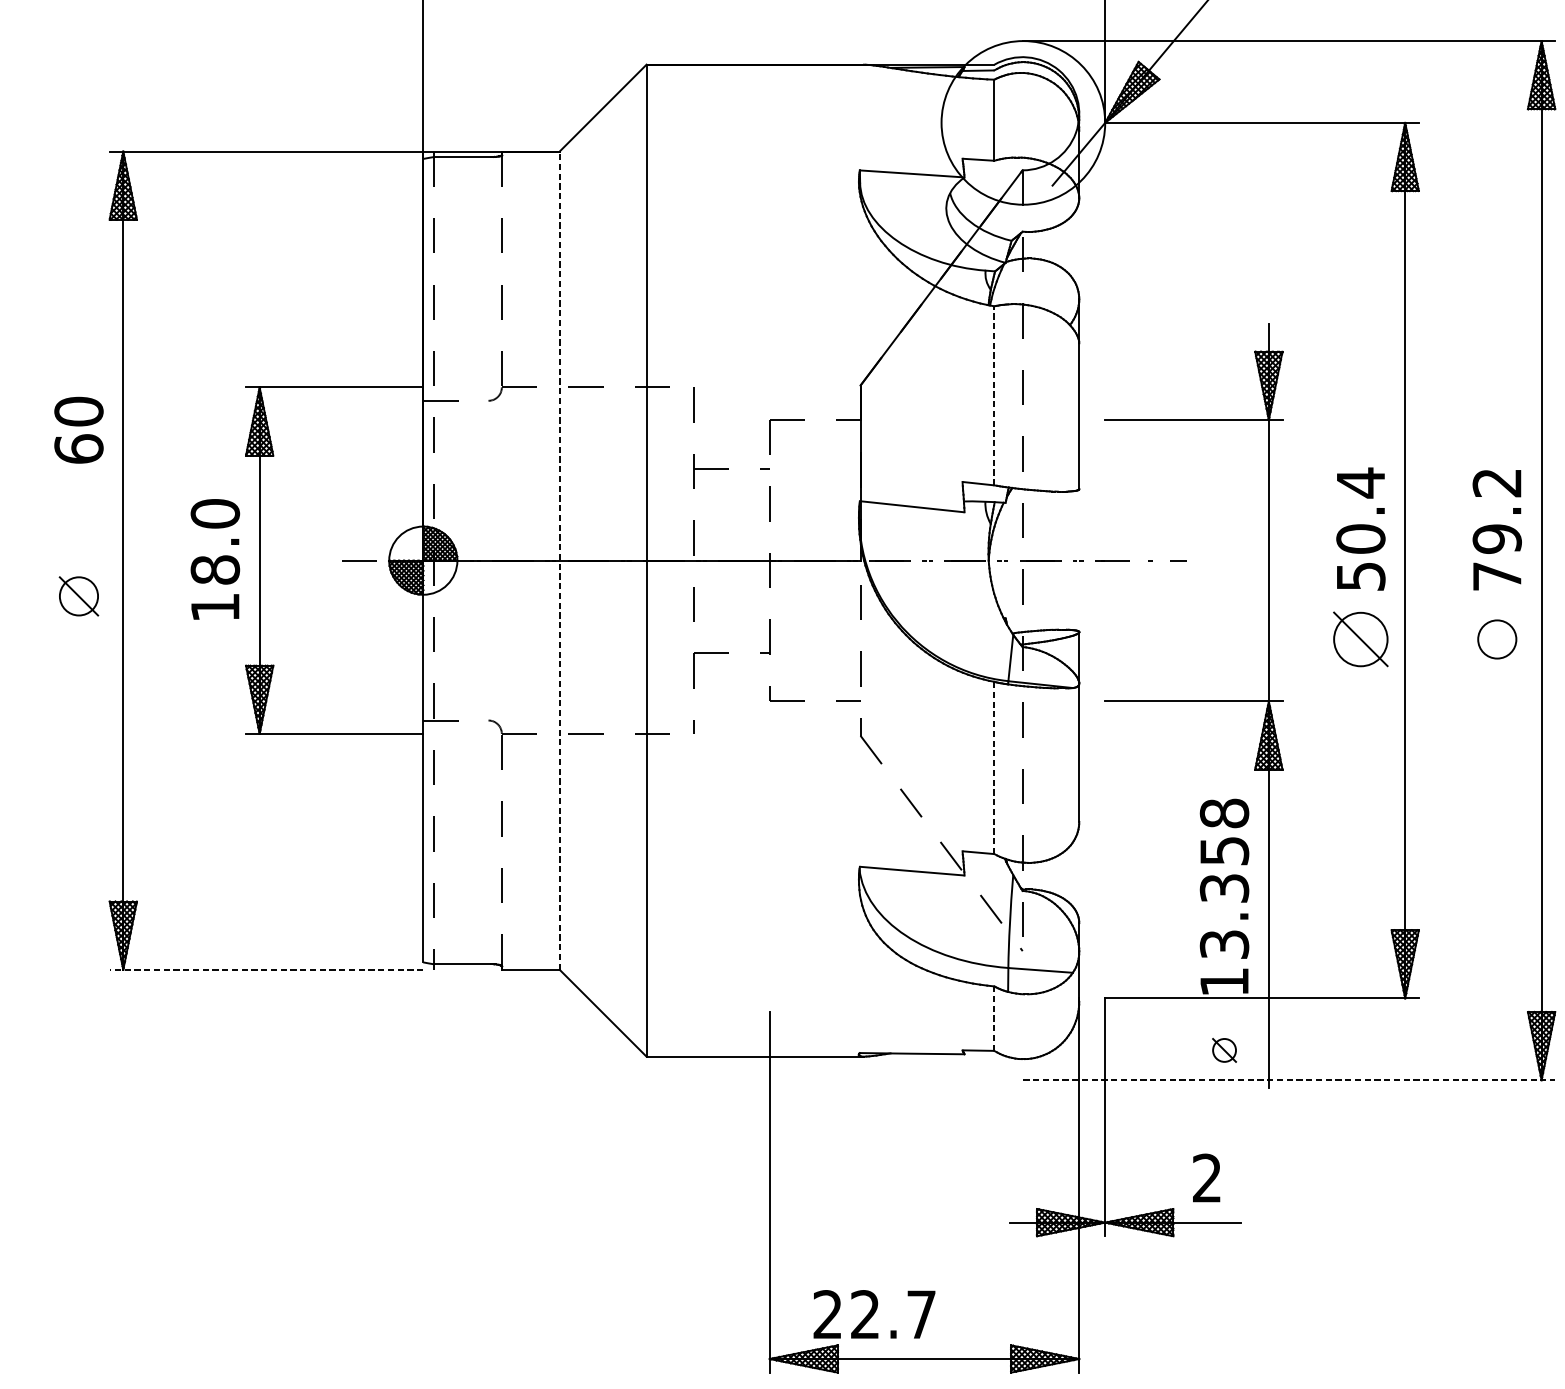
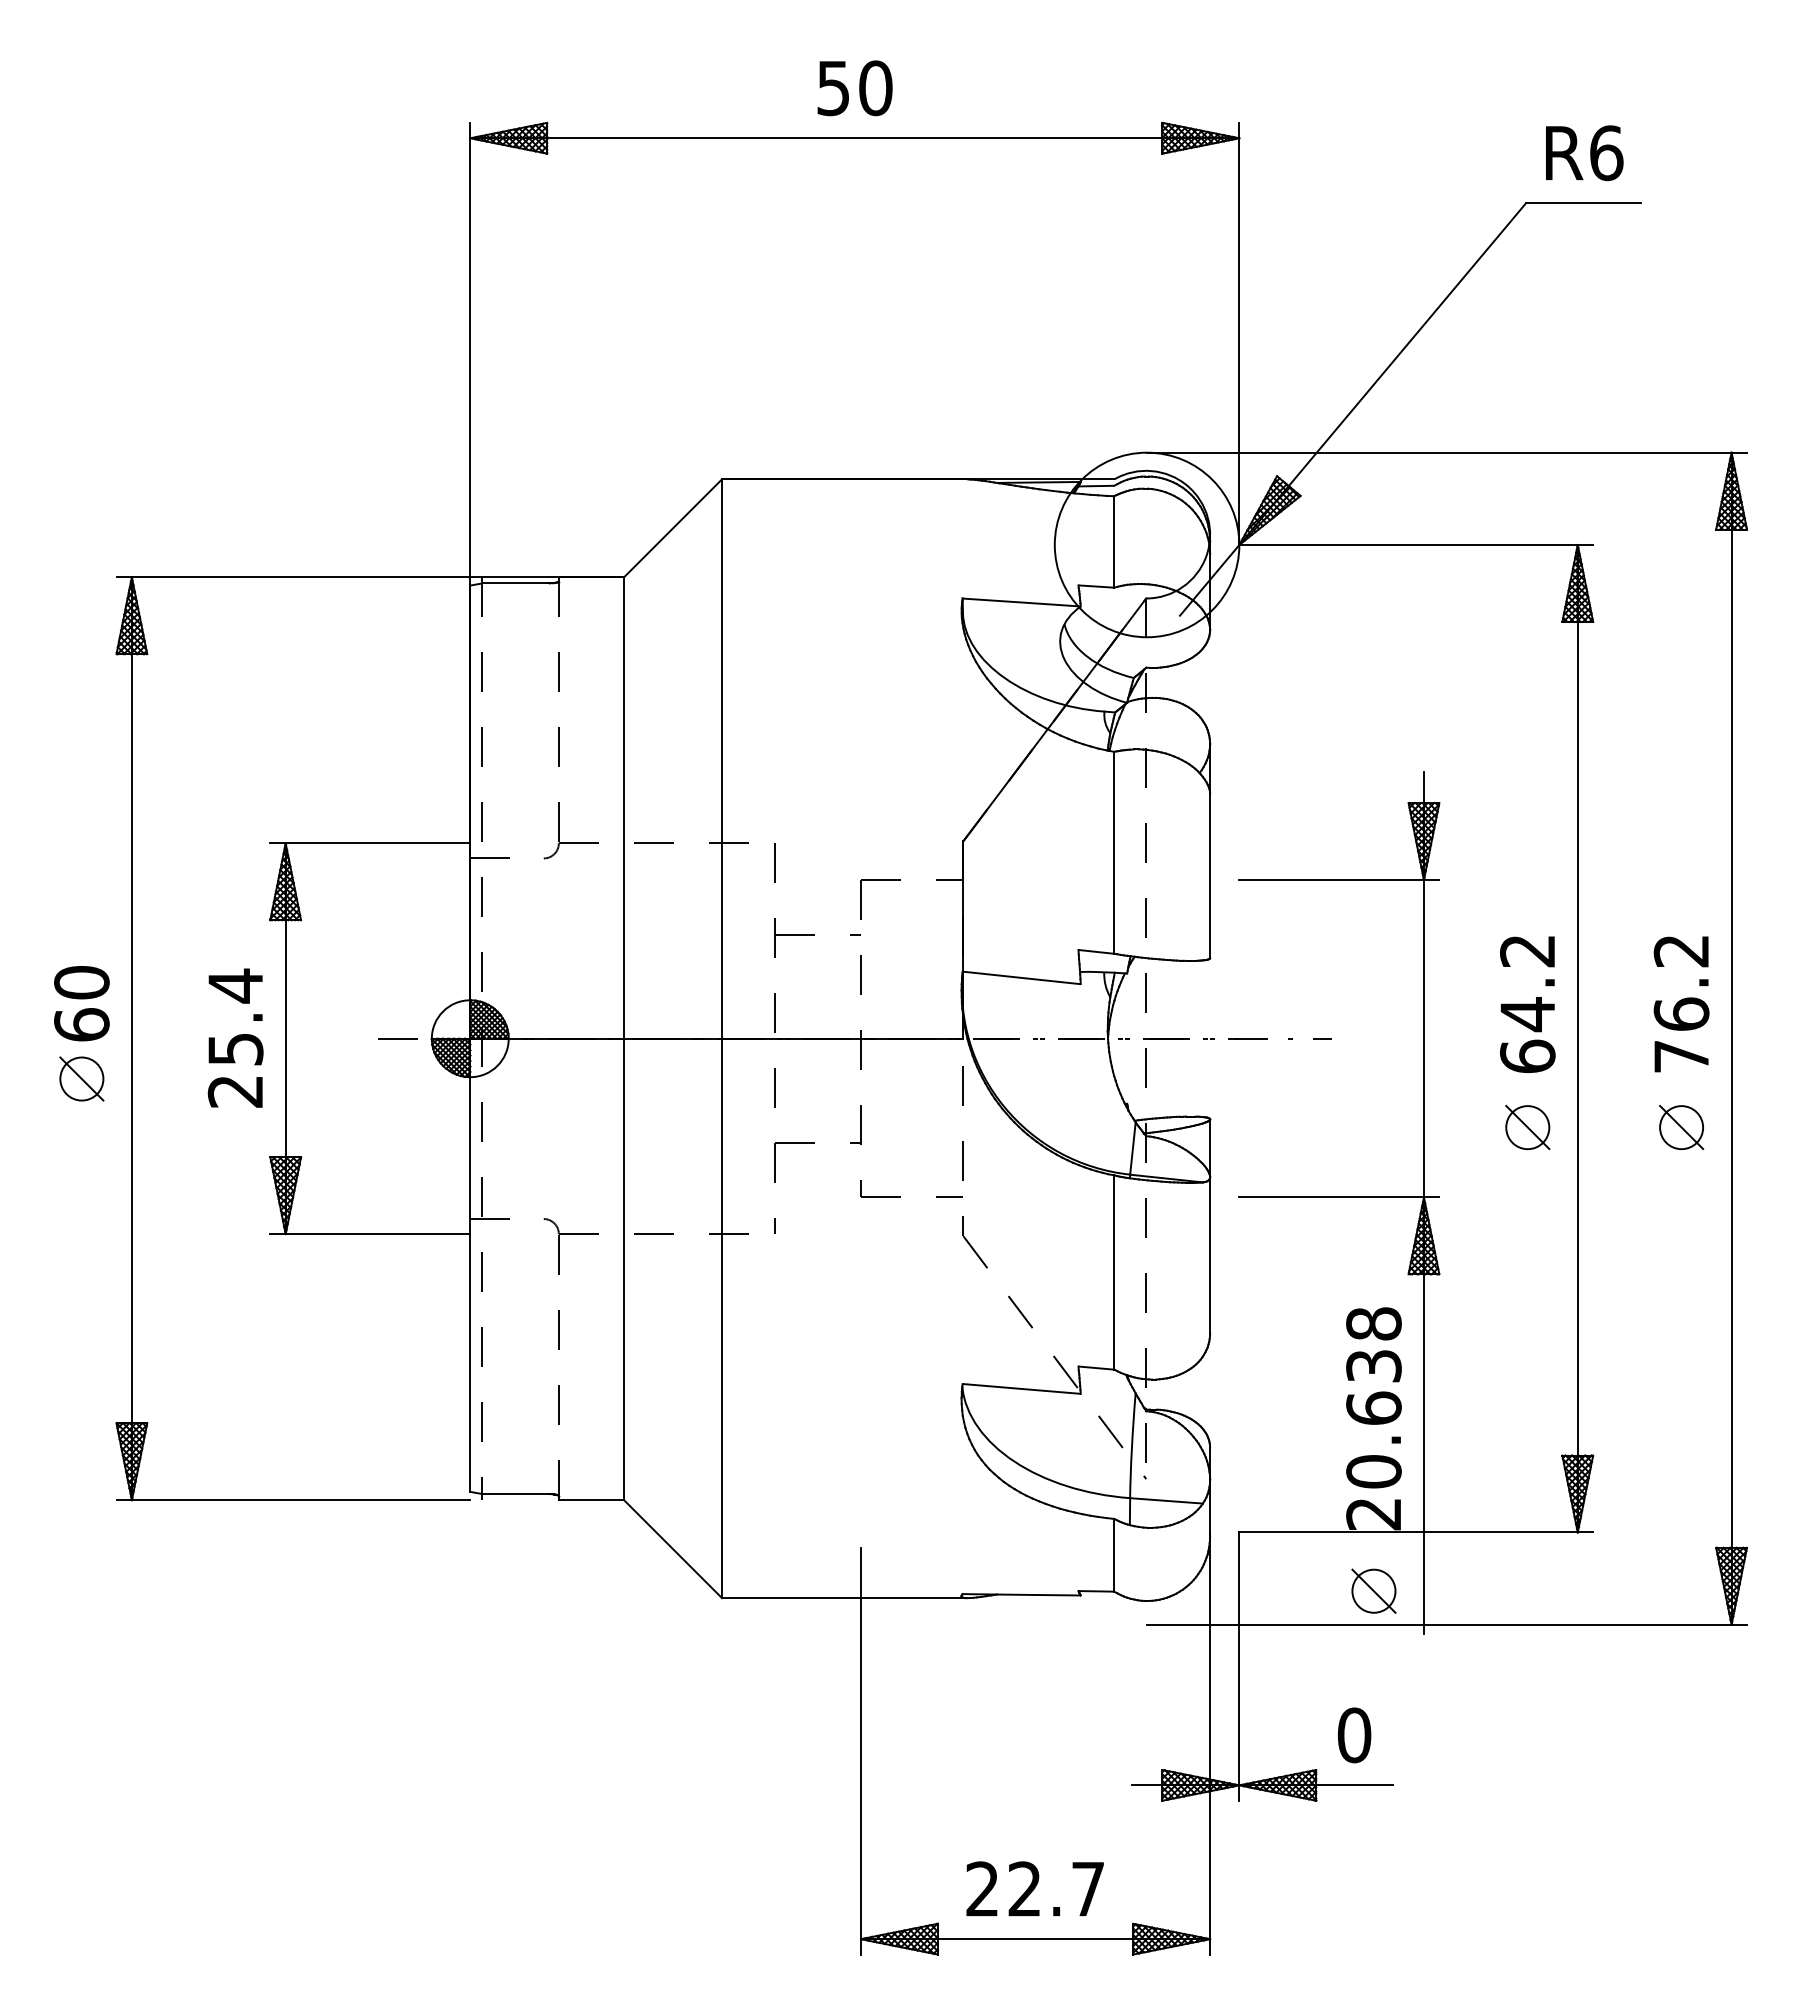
line: (994, 395) -> (1114, 852), dashed -> solid
text: (78, 430) -> (81, 1003), moved
text: (1360, 528) -> (1527, 1002), 50.4 -> 64.2
text: (1497, 539) -> (1681, 1014), 79.2 -> 76.2
text: (215, 559) -> (235, 1037), 18.0 -> 25.4
line: (560, 560) -> (624, 1038), dashed -> solid
part: (1360, 639) -> (1527, 1127), size x0.71
line: (1497, 639) -> (1681, 1127), added
line: (994, 767) -> (1114, 1271), dashed -> solid
text: (1224, 916) -> (1373, 1440), 13.358 -> 20.638
line: (266, 970) -> (293, 1500), dashed -> solid
line: (994, 1017) -> (1114, 1554), dashed -> solid
part: (1224, 1049) -> (1373, 1590), size x1.67
line: (1289, 1080) -> (1447, 1624), dashed -> solid
text: (1207, 1178) -> (1354, 1735), 2 -> 0
text: (873, 1314) -> (1034, 1888), moved

